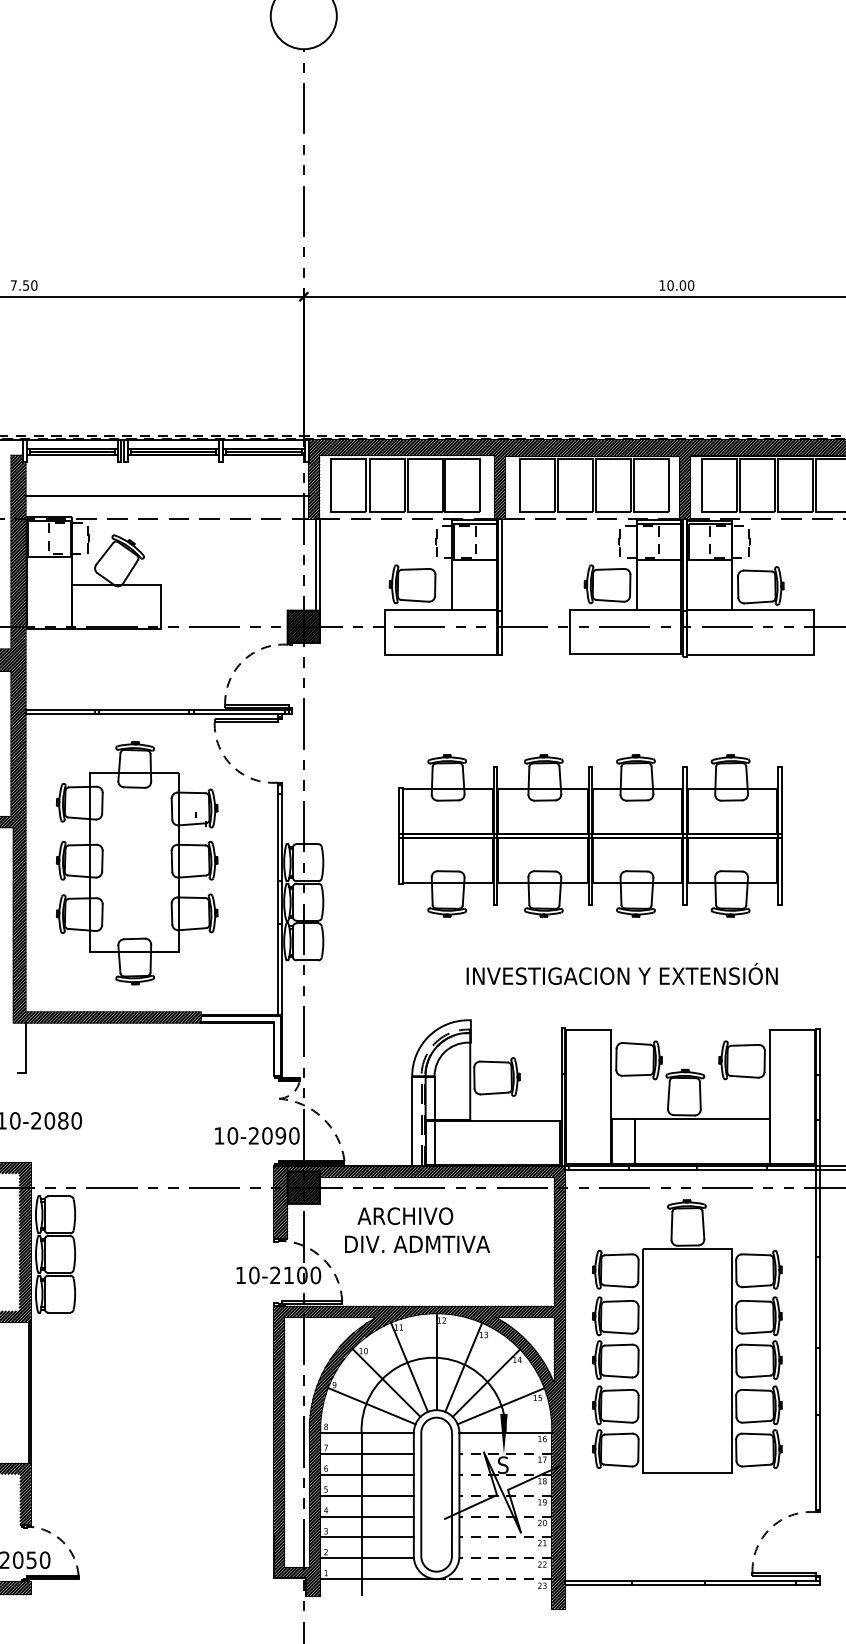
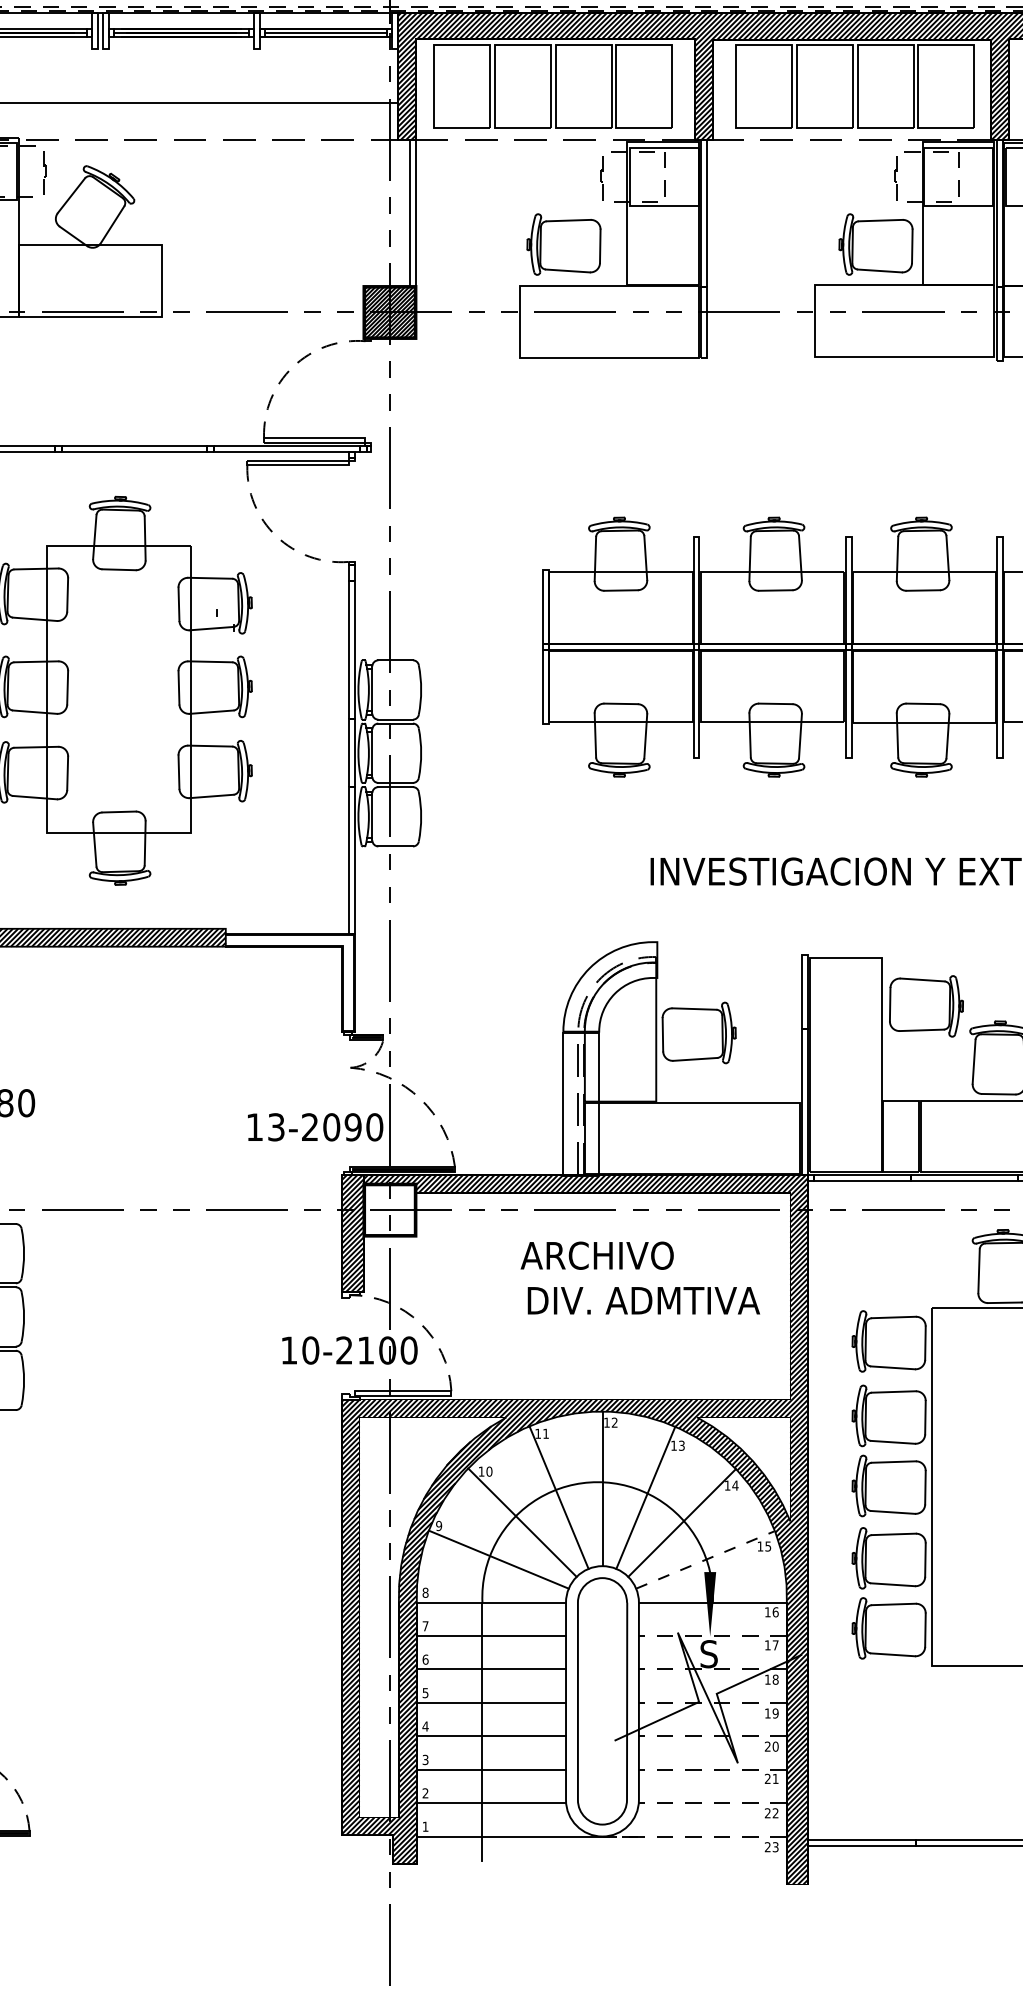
text: (232, 1135) -> (275, 1126), 10-2090 -> 13-2090
hatch: (303, 1187) -> (389, 1209), removed
text: (405, 1215) -> (597, 1254), moved
text: (417, 1243) -> (643, 1299), moved
line: (500, 1406) -> (704, 1560), solid -> dashed

